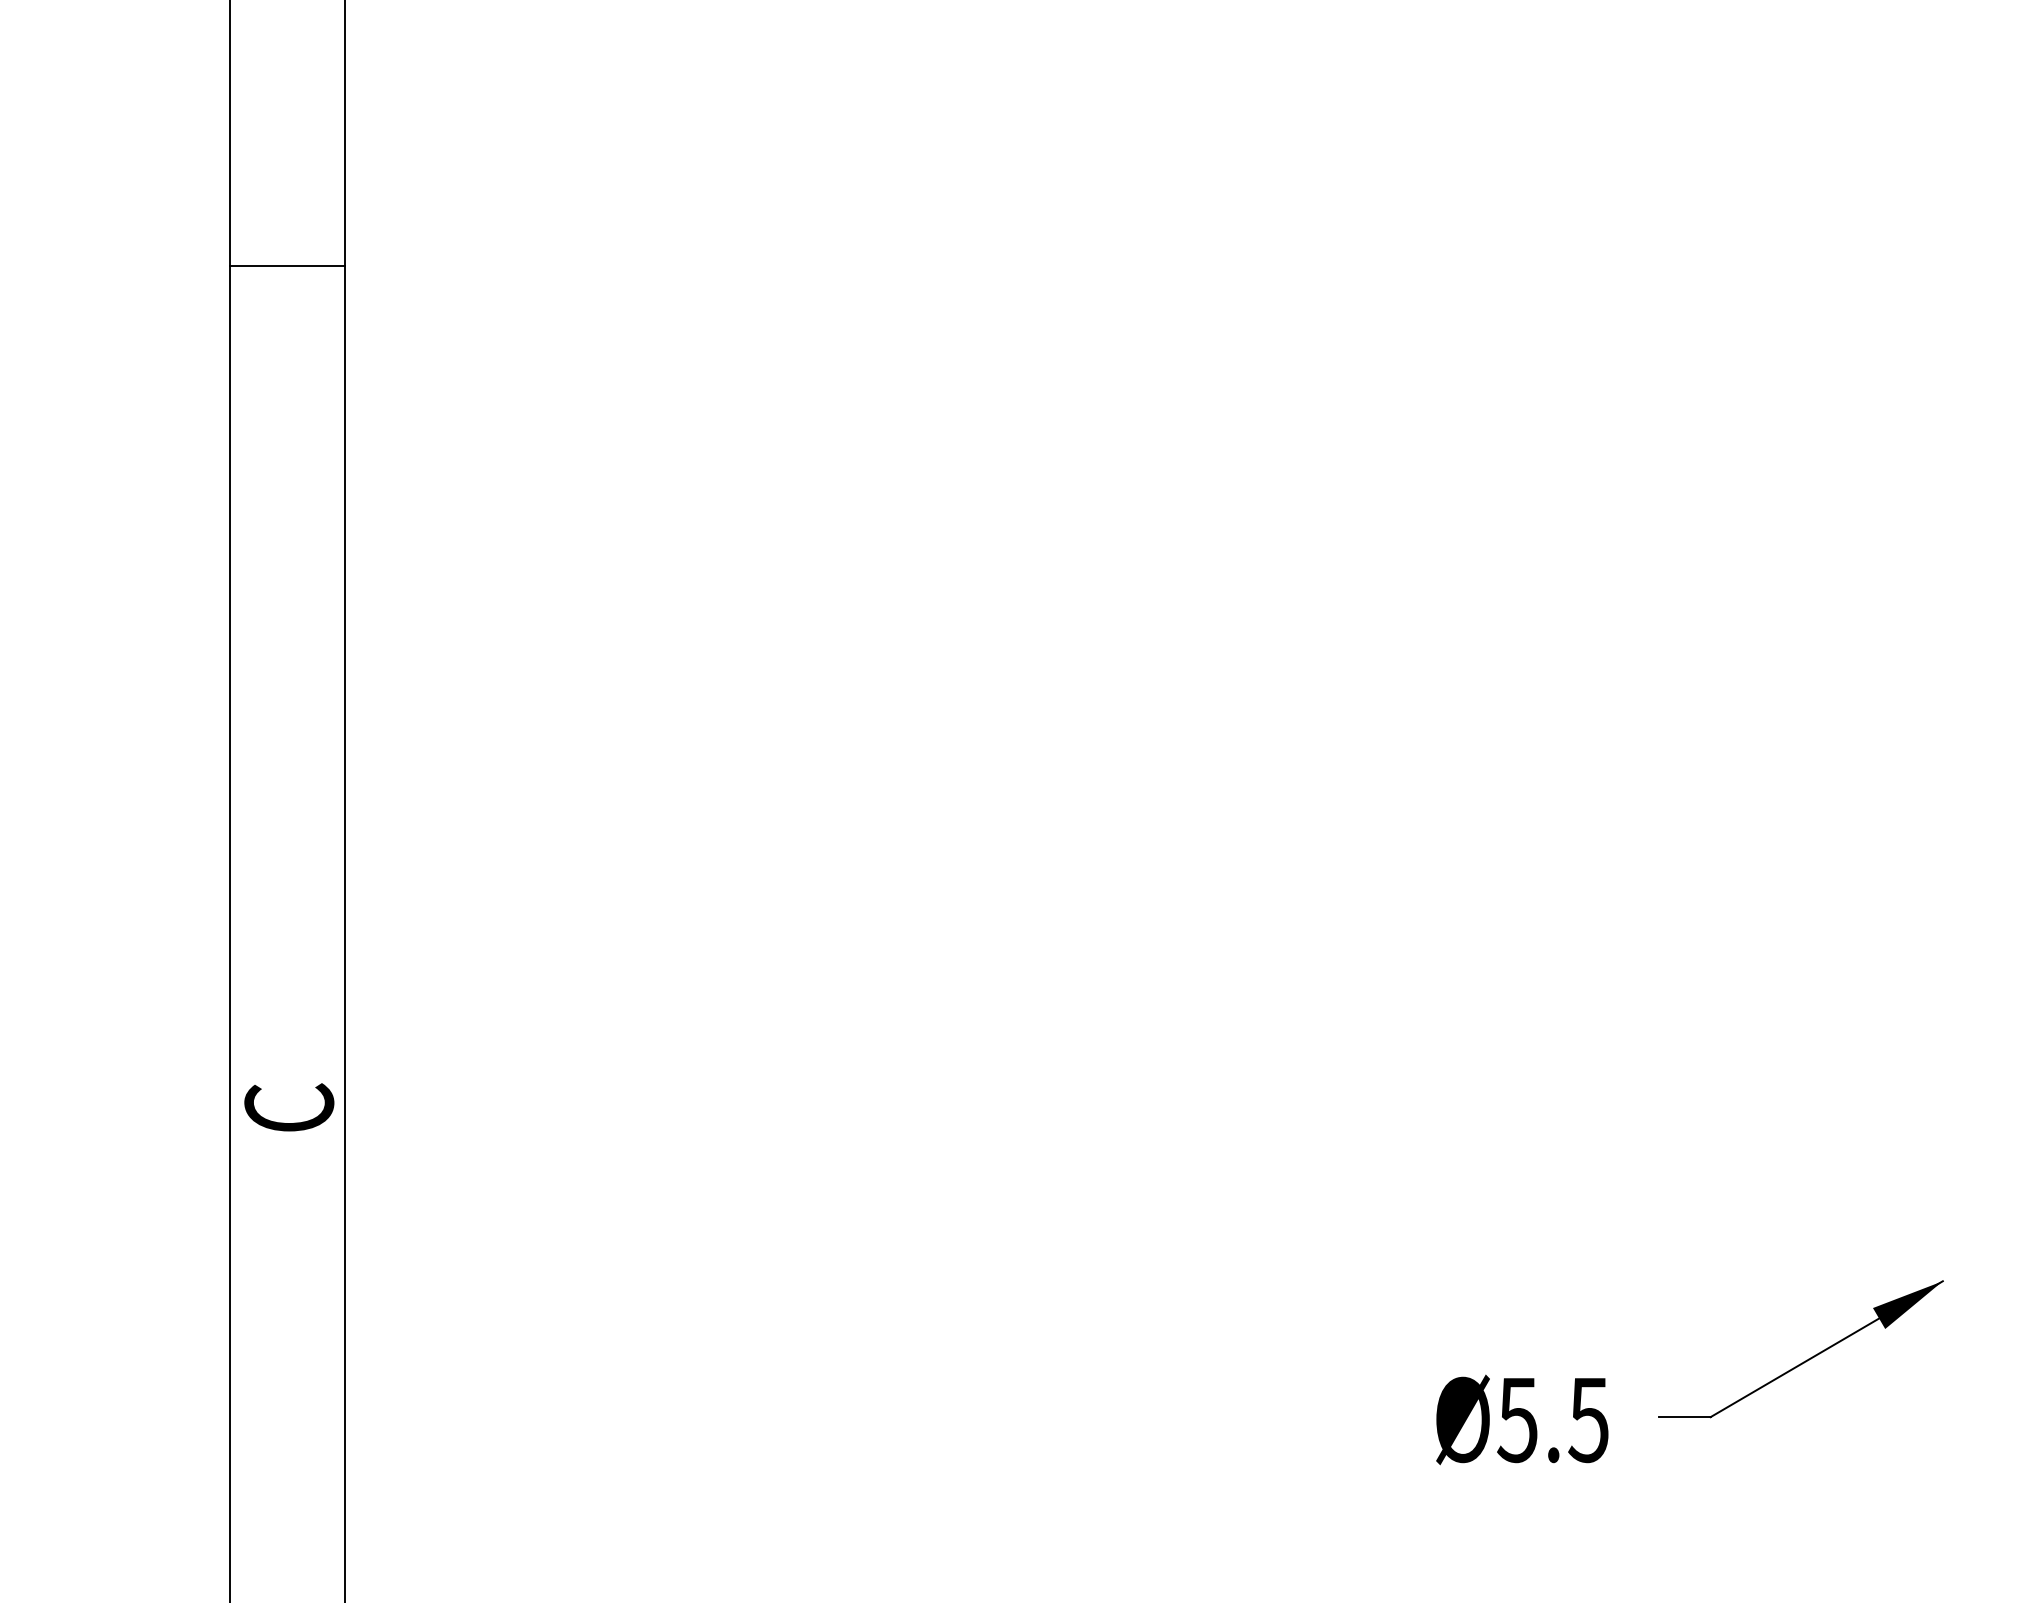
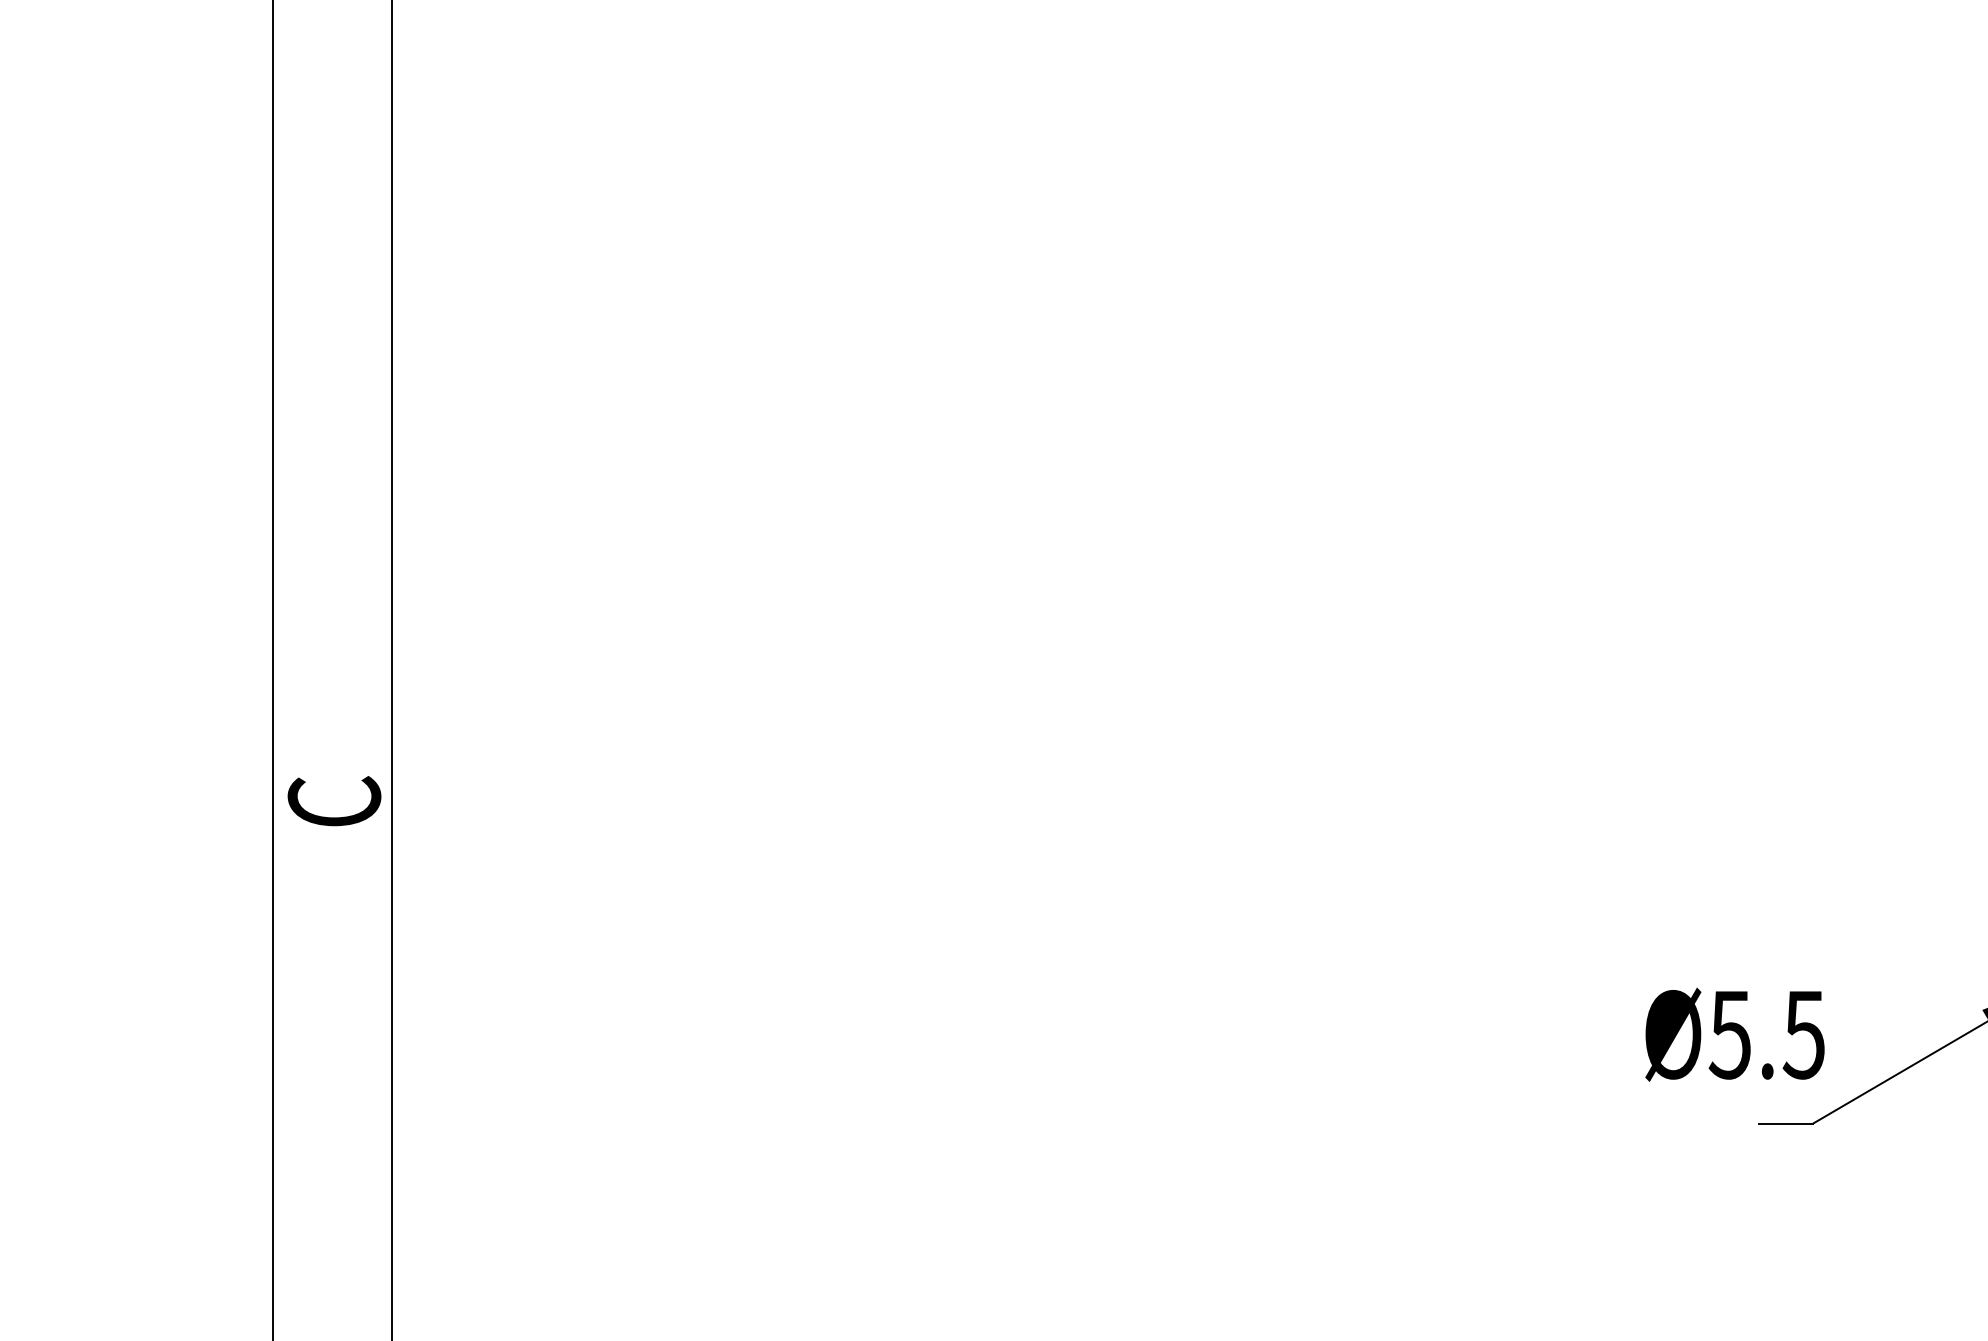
text: (1522, 1419) -> (1735, 1034), moved

